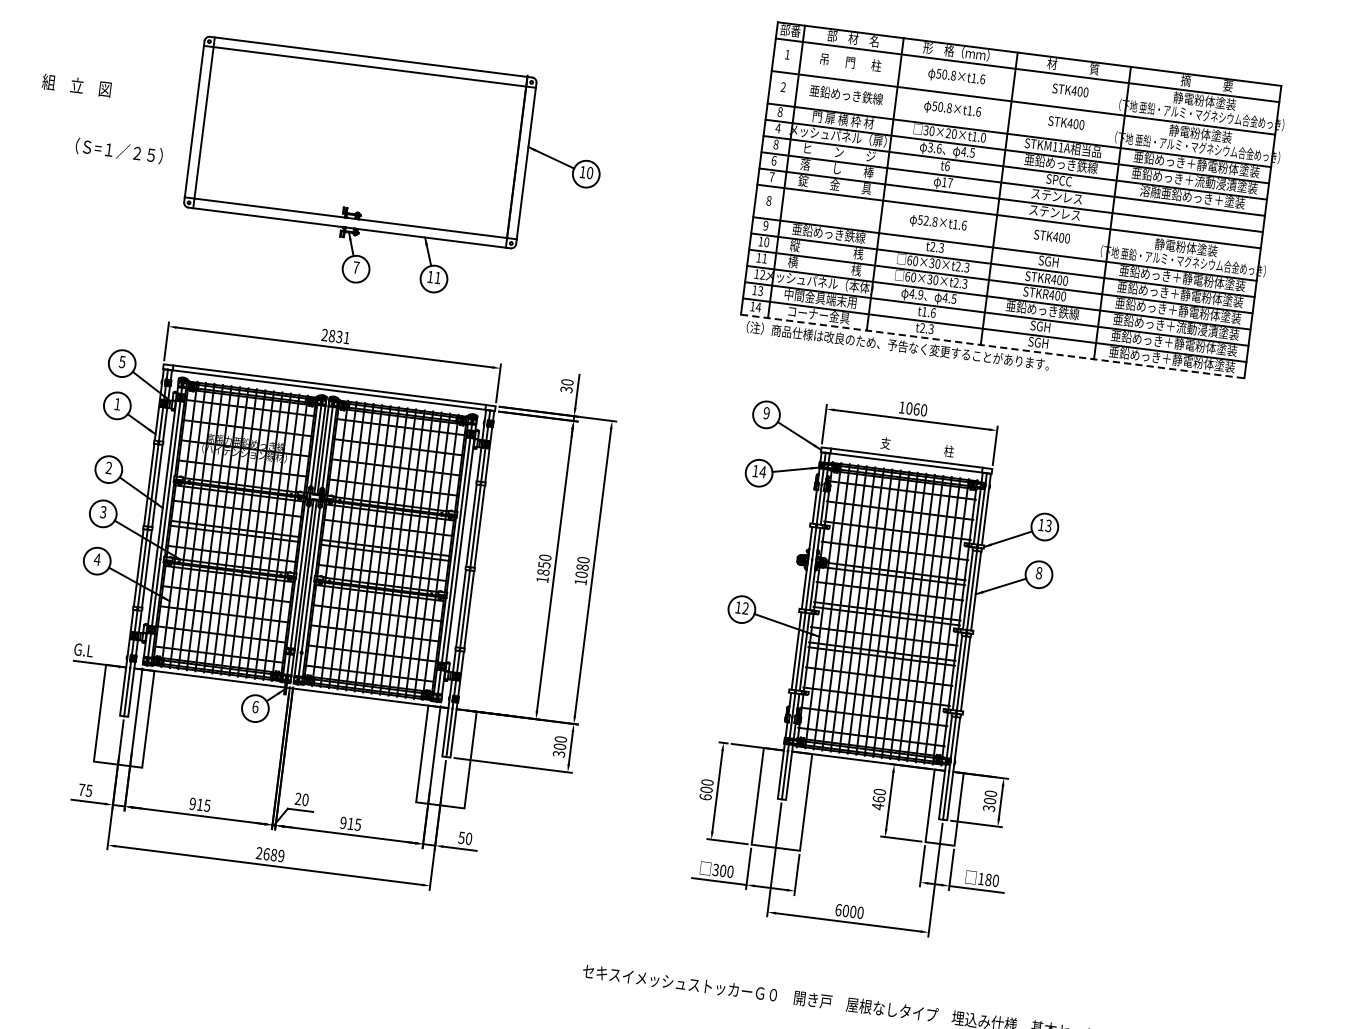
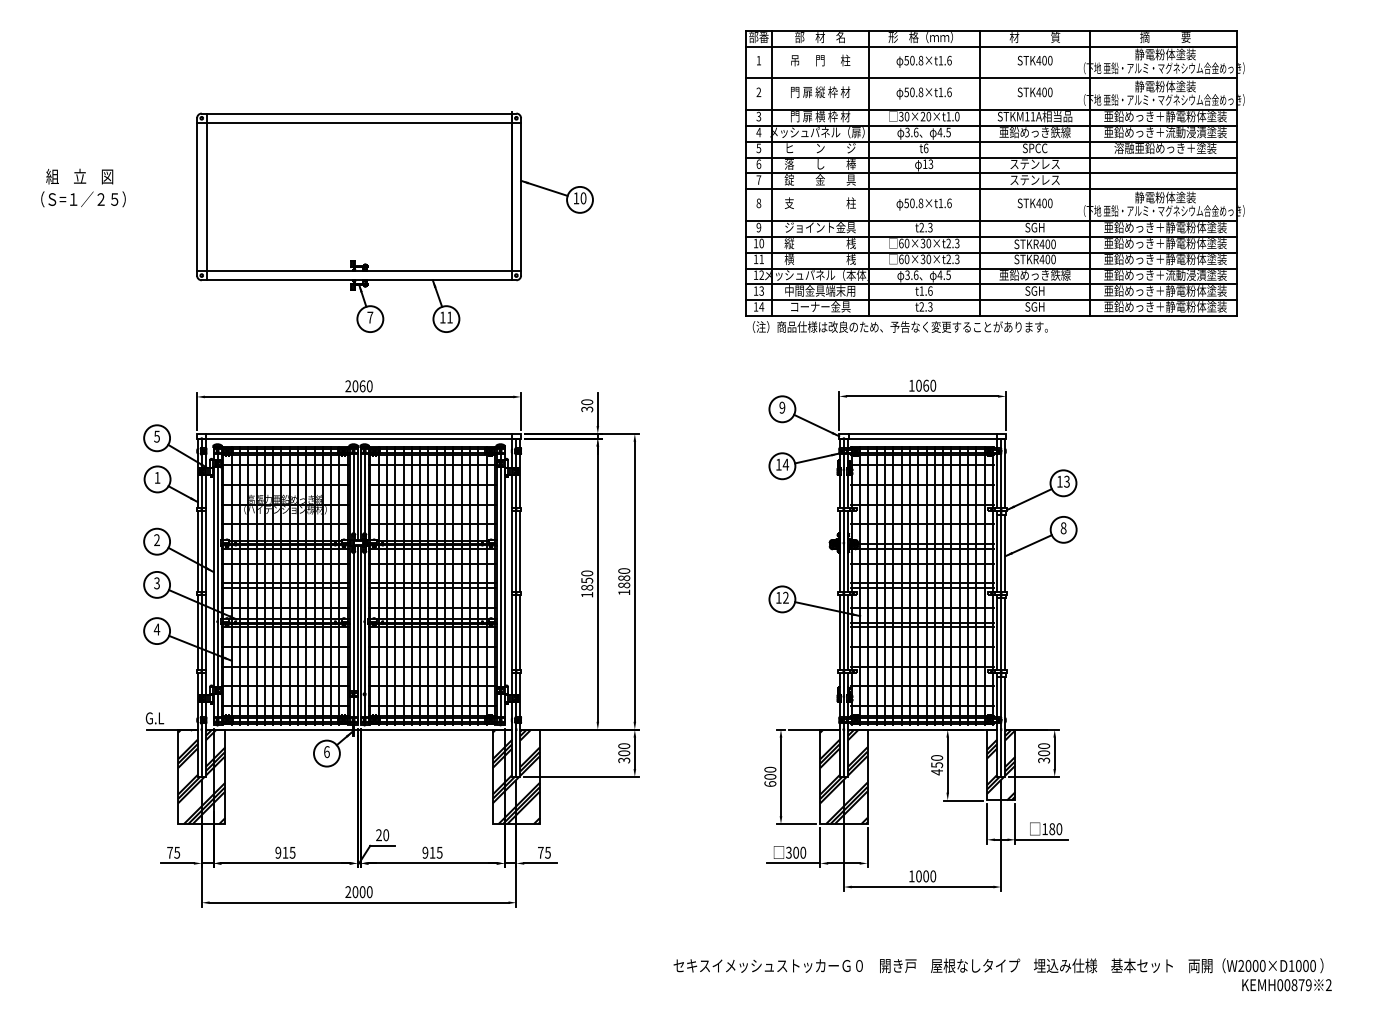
text: (845, 95) -> (819, 92), 亜鉛めっき鉄線 -> 門 扉 縦 枠 材
text: (779, 111) -> (758, 116), 8 -> 3
text: (775, 143) -> (758, 147), 8 -> 5
text: (119, 151) -> (83, 199), moved
text: (949, 183) -> (930, 164), 17 -> 13
text: (926, 220) -> (912, 203), 52.8×t1.6 -> 50.8×t1.6
text: (828, 233) -> (819, 227), 亜鉛めっき鉄線 -> ジョイント金具
text: (916, 294) -> (911, 275), 4.9 -> 3.6
text: (339, 337) -> (362, 386), 2831 -> 2060
line: (992, 346) -> (991, 316), dashed -> solid
text: (917, 446) -> (820, 202), moved
text: (581, 574) -> (624, 585), 1080 -> 1880
hatch: (123, 715) -> (201, 776), added
hatch: (445, 756) -> (515, 776), added
hatch: (781, 798) -> (843, 776), added
text: (879, 799) -> (937, 765), 460 -> 450
hatch: (944, 807) -> (1001, 764), added
text: (464, 837) -> (543, 852), 50 -> 75
text: (273, 855) -> (362, 892), 2689 -> 2000
text: (838, 910) -> (911, 876), 6000 -> 1000

